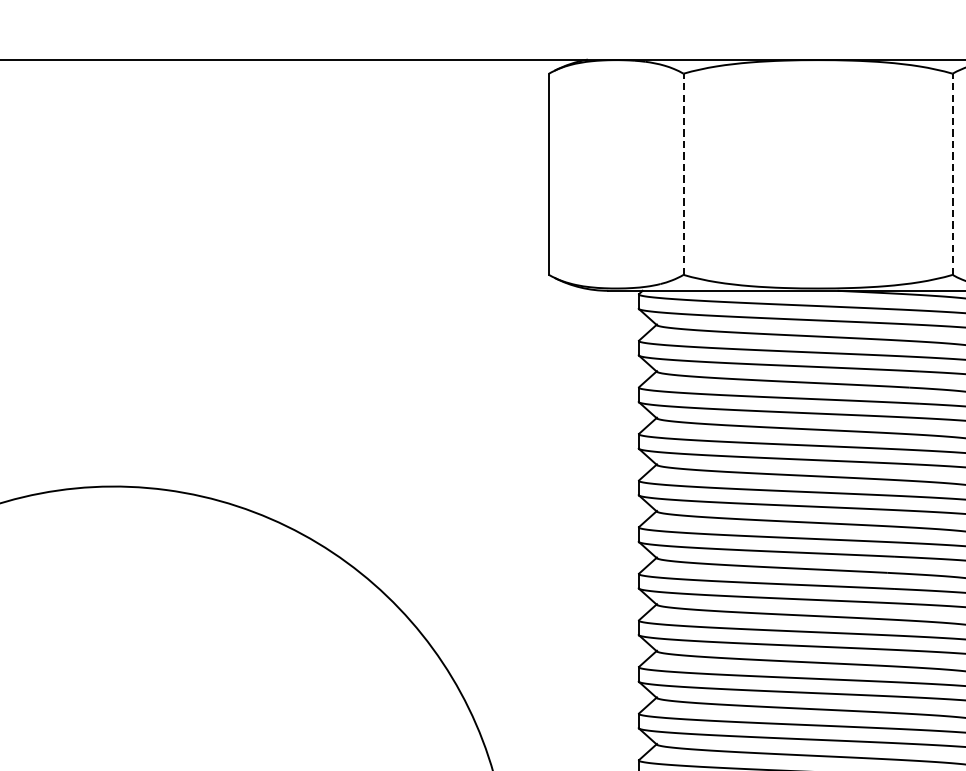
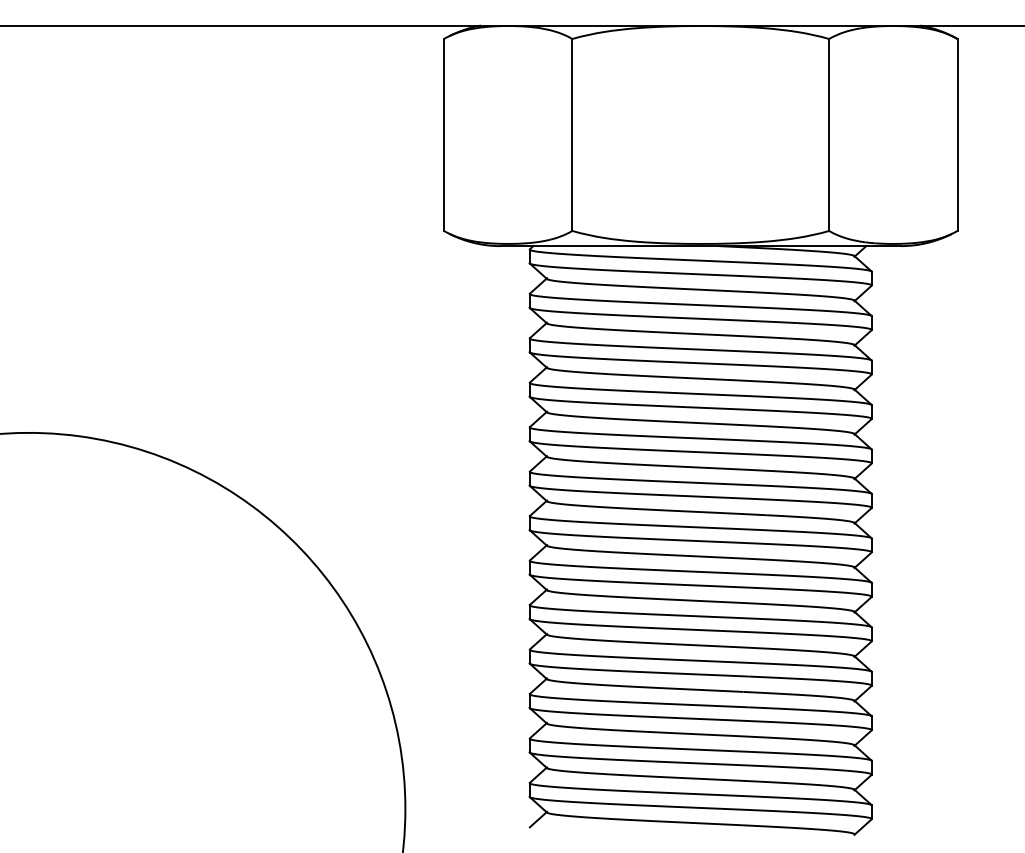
line: (683, 173) -> (572, 134), dashed -> solid
line: (953, 173) -> (829, 134), dashed -> solid

